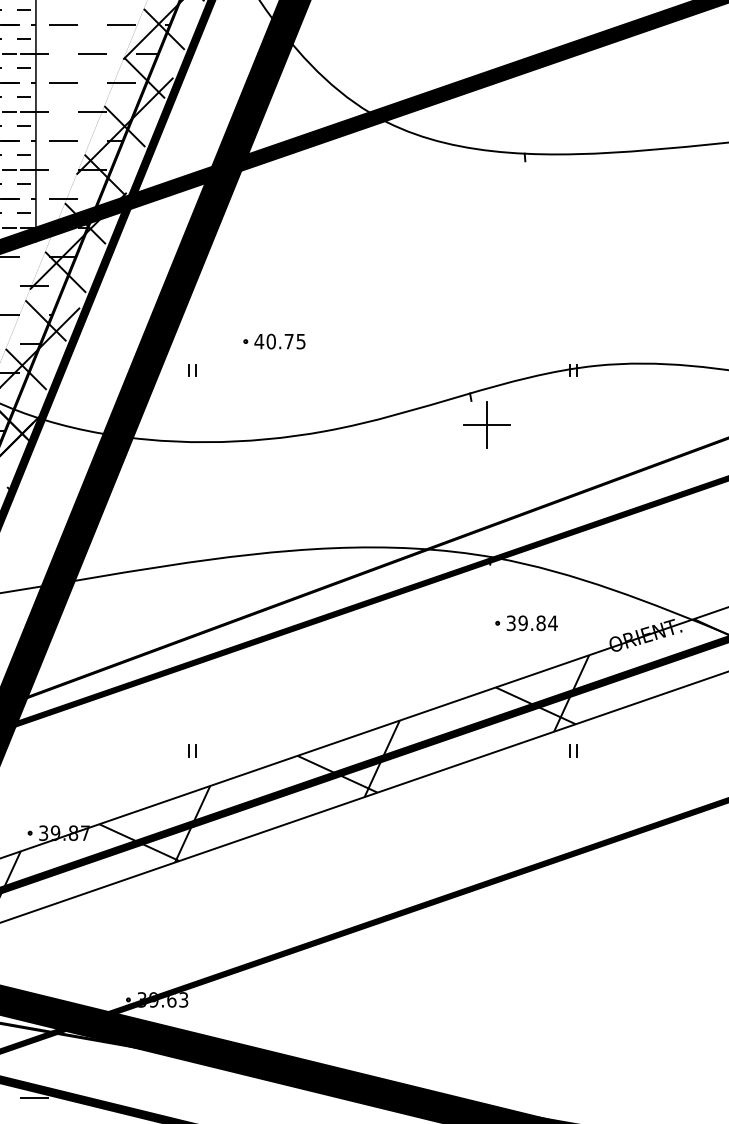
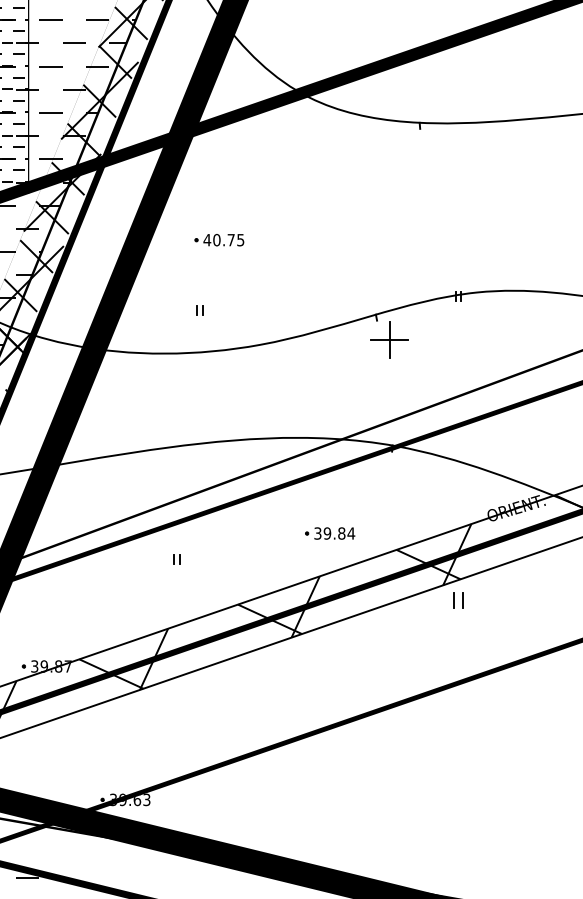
part: (274, 342) -> (219, 240), moved
part: (192, 370) -> (199, 310), moved
part: (526, 623) -> (330, 533), moved
part: (192, 750) -> (176, 559), moved
part: (573, 750) -> (458, 600), size x1.6

